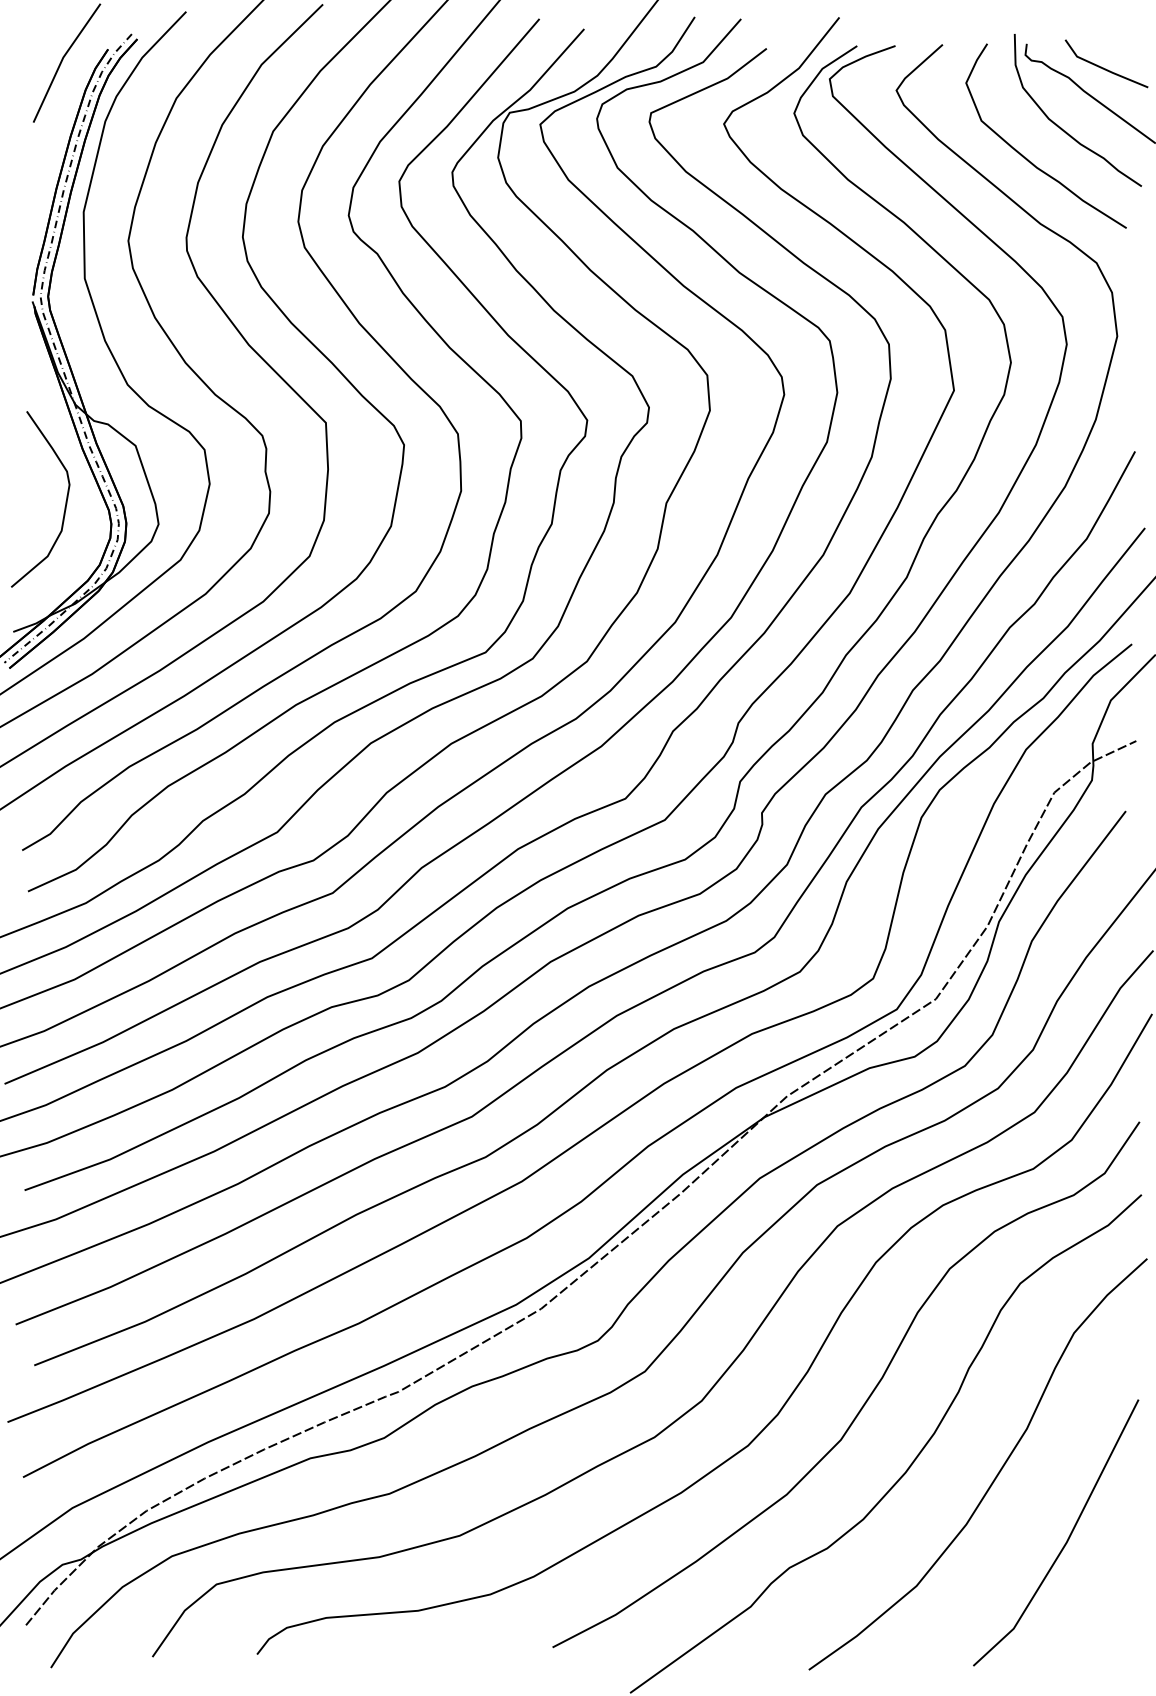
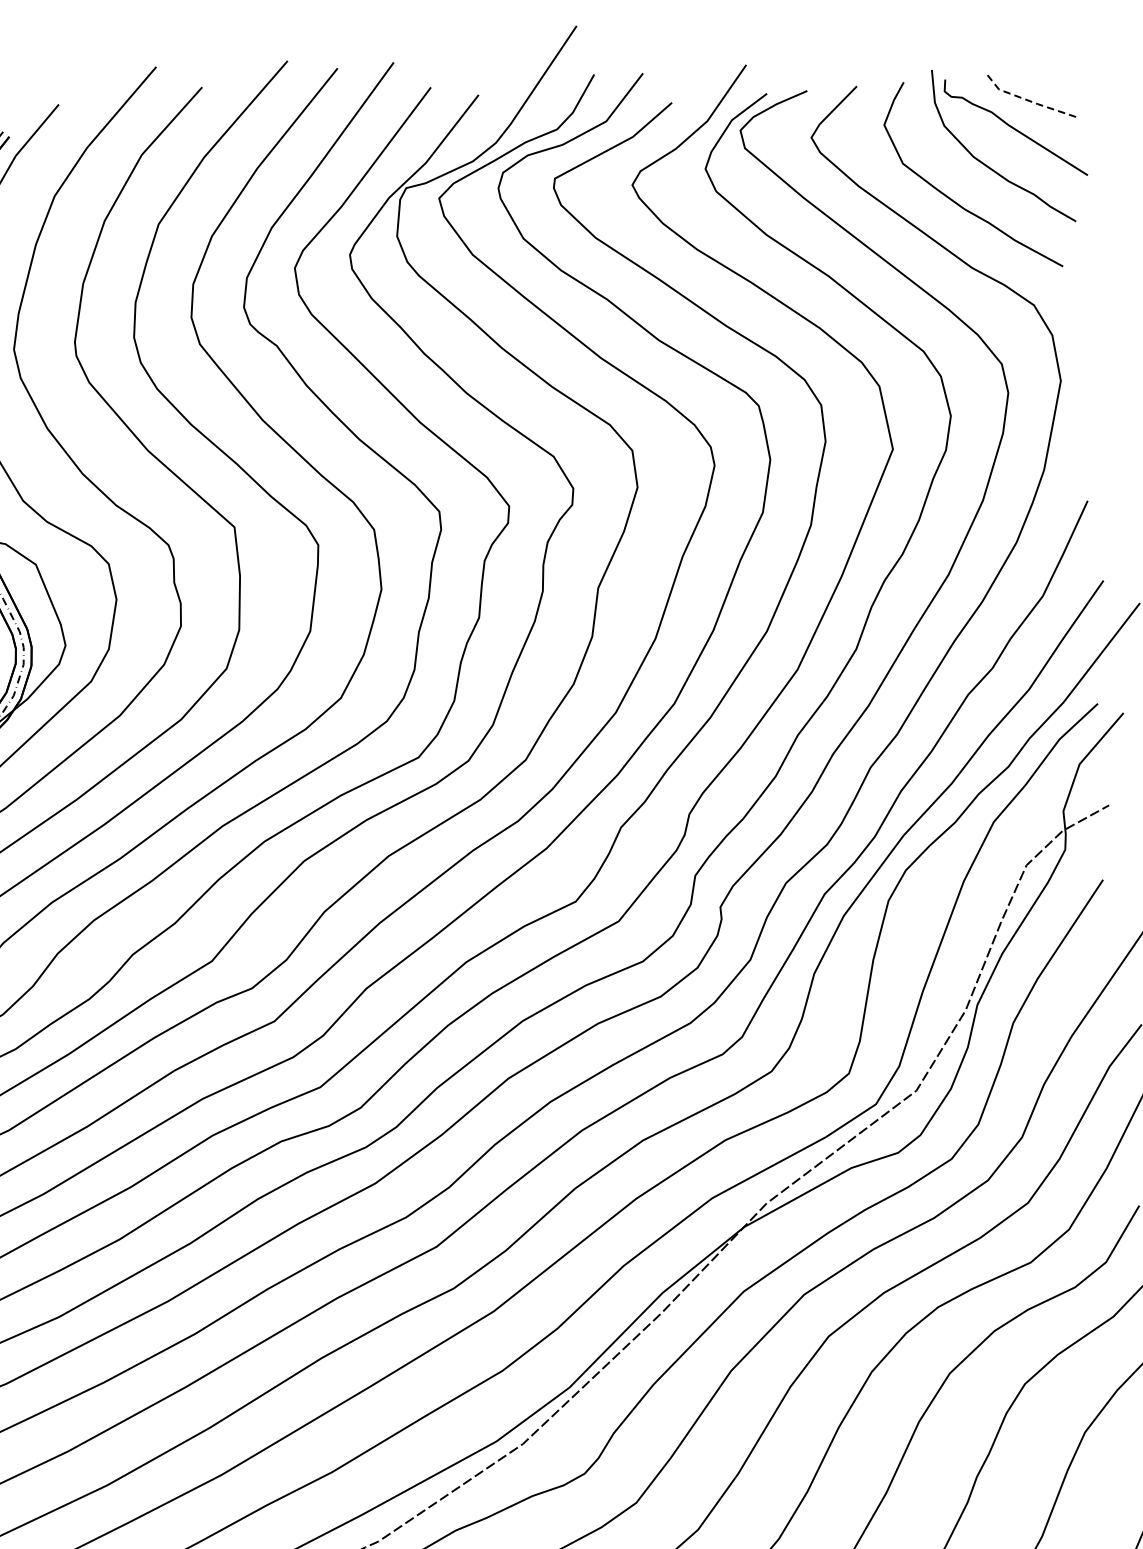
line: (1103, 68) -> (1027, 100), solid -> dashed

